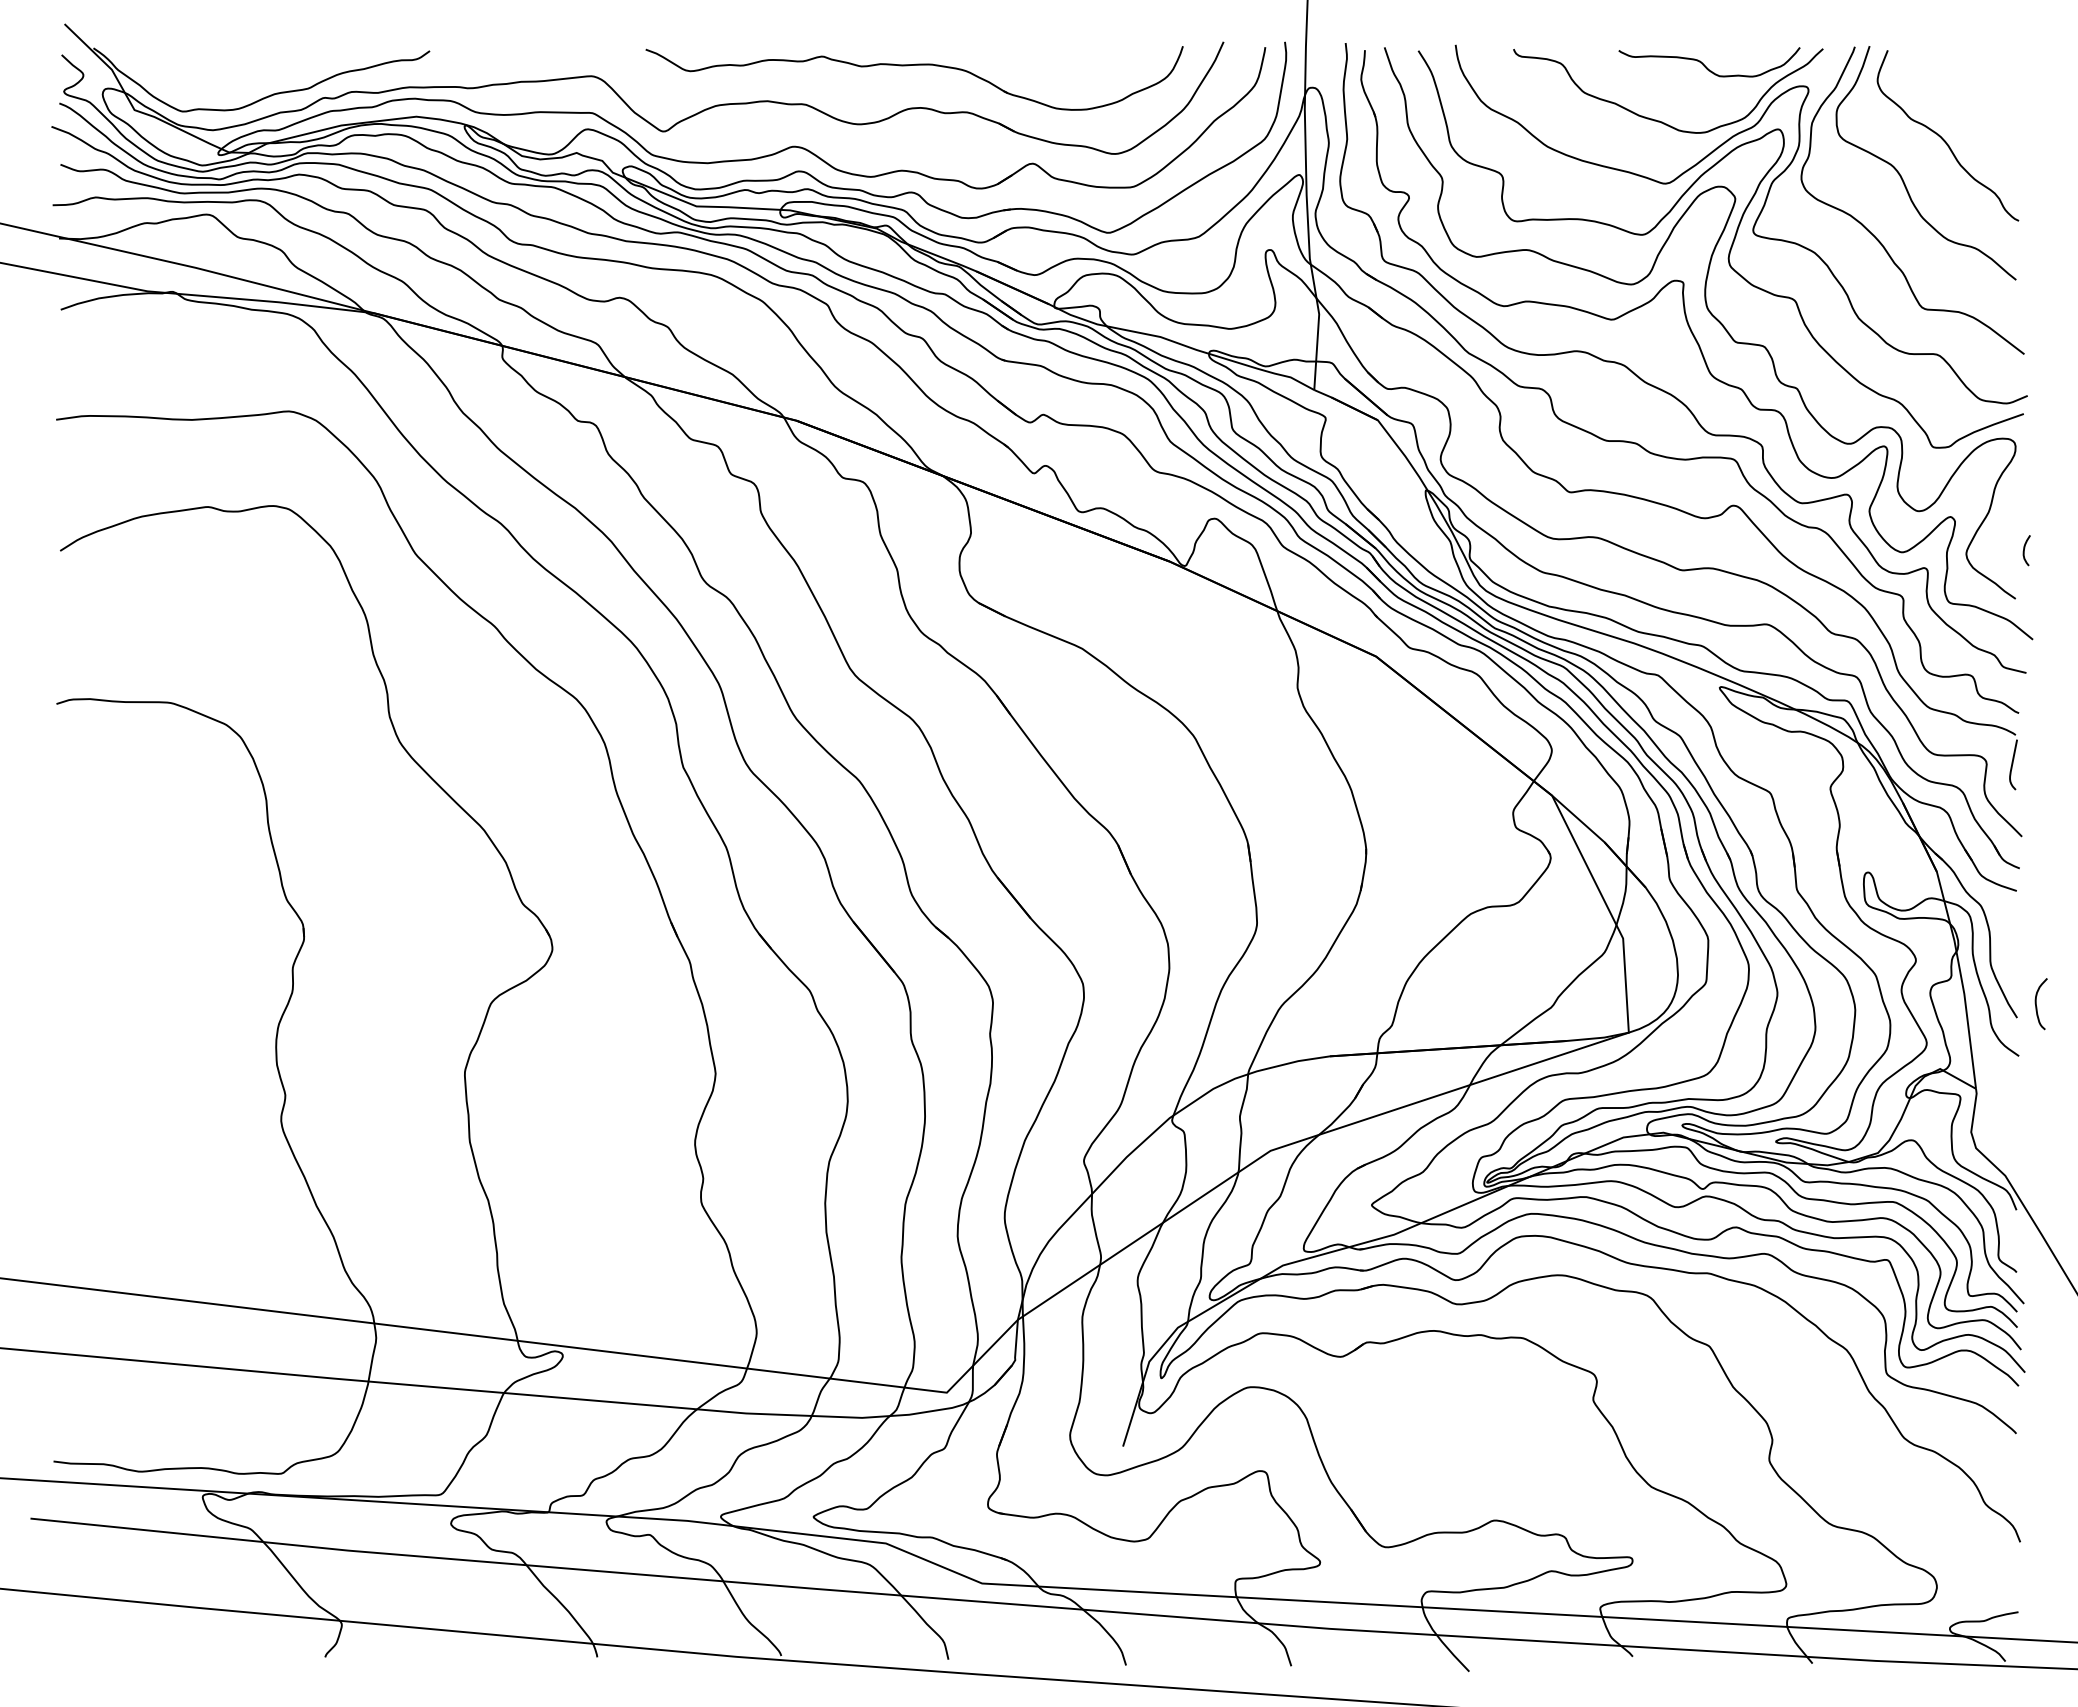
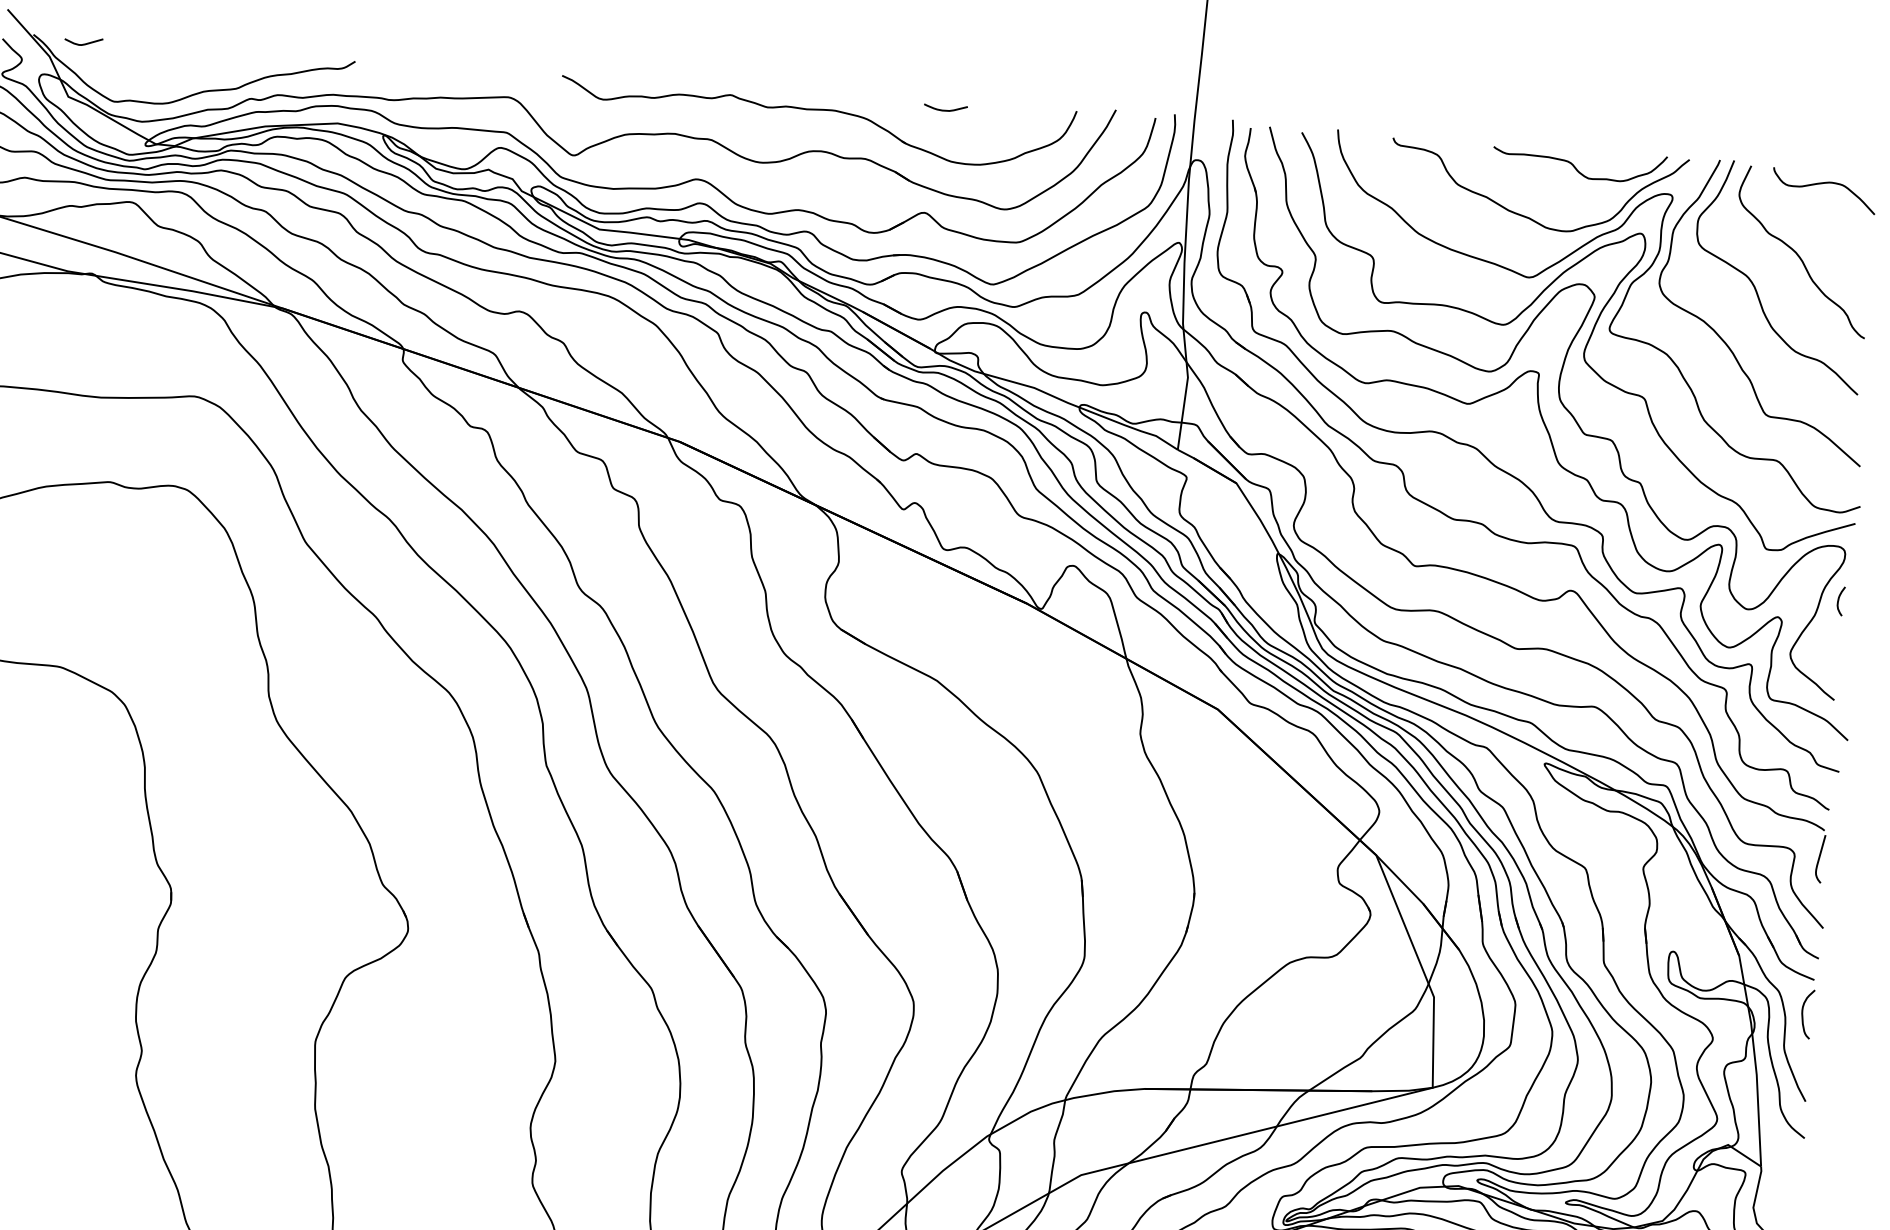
curve: (146, 53) -> (83, 43), added
curve: (1046, 55) -> (945, 110), added
curve: (1965, 63) -> (1824, 184), added
curve: (2024, 550) -> (1838, 601), moved
curve: (2037, 1006) -> (1803, 1016), moved

